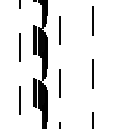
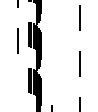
line: (59, 30) -> (51, 26), removed
line: (59, 83) -> (51, 72), removed
line: (20, 99) -> (17, 86), removed

